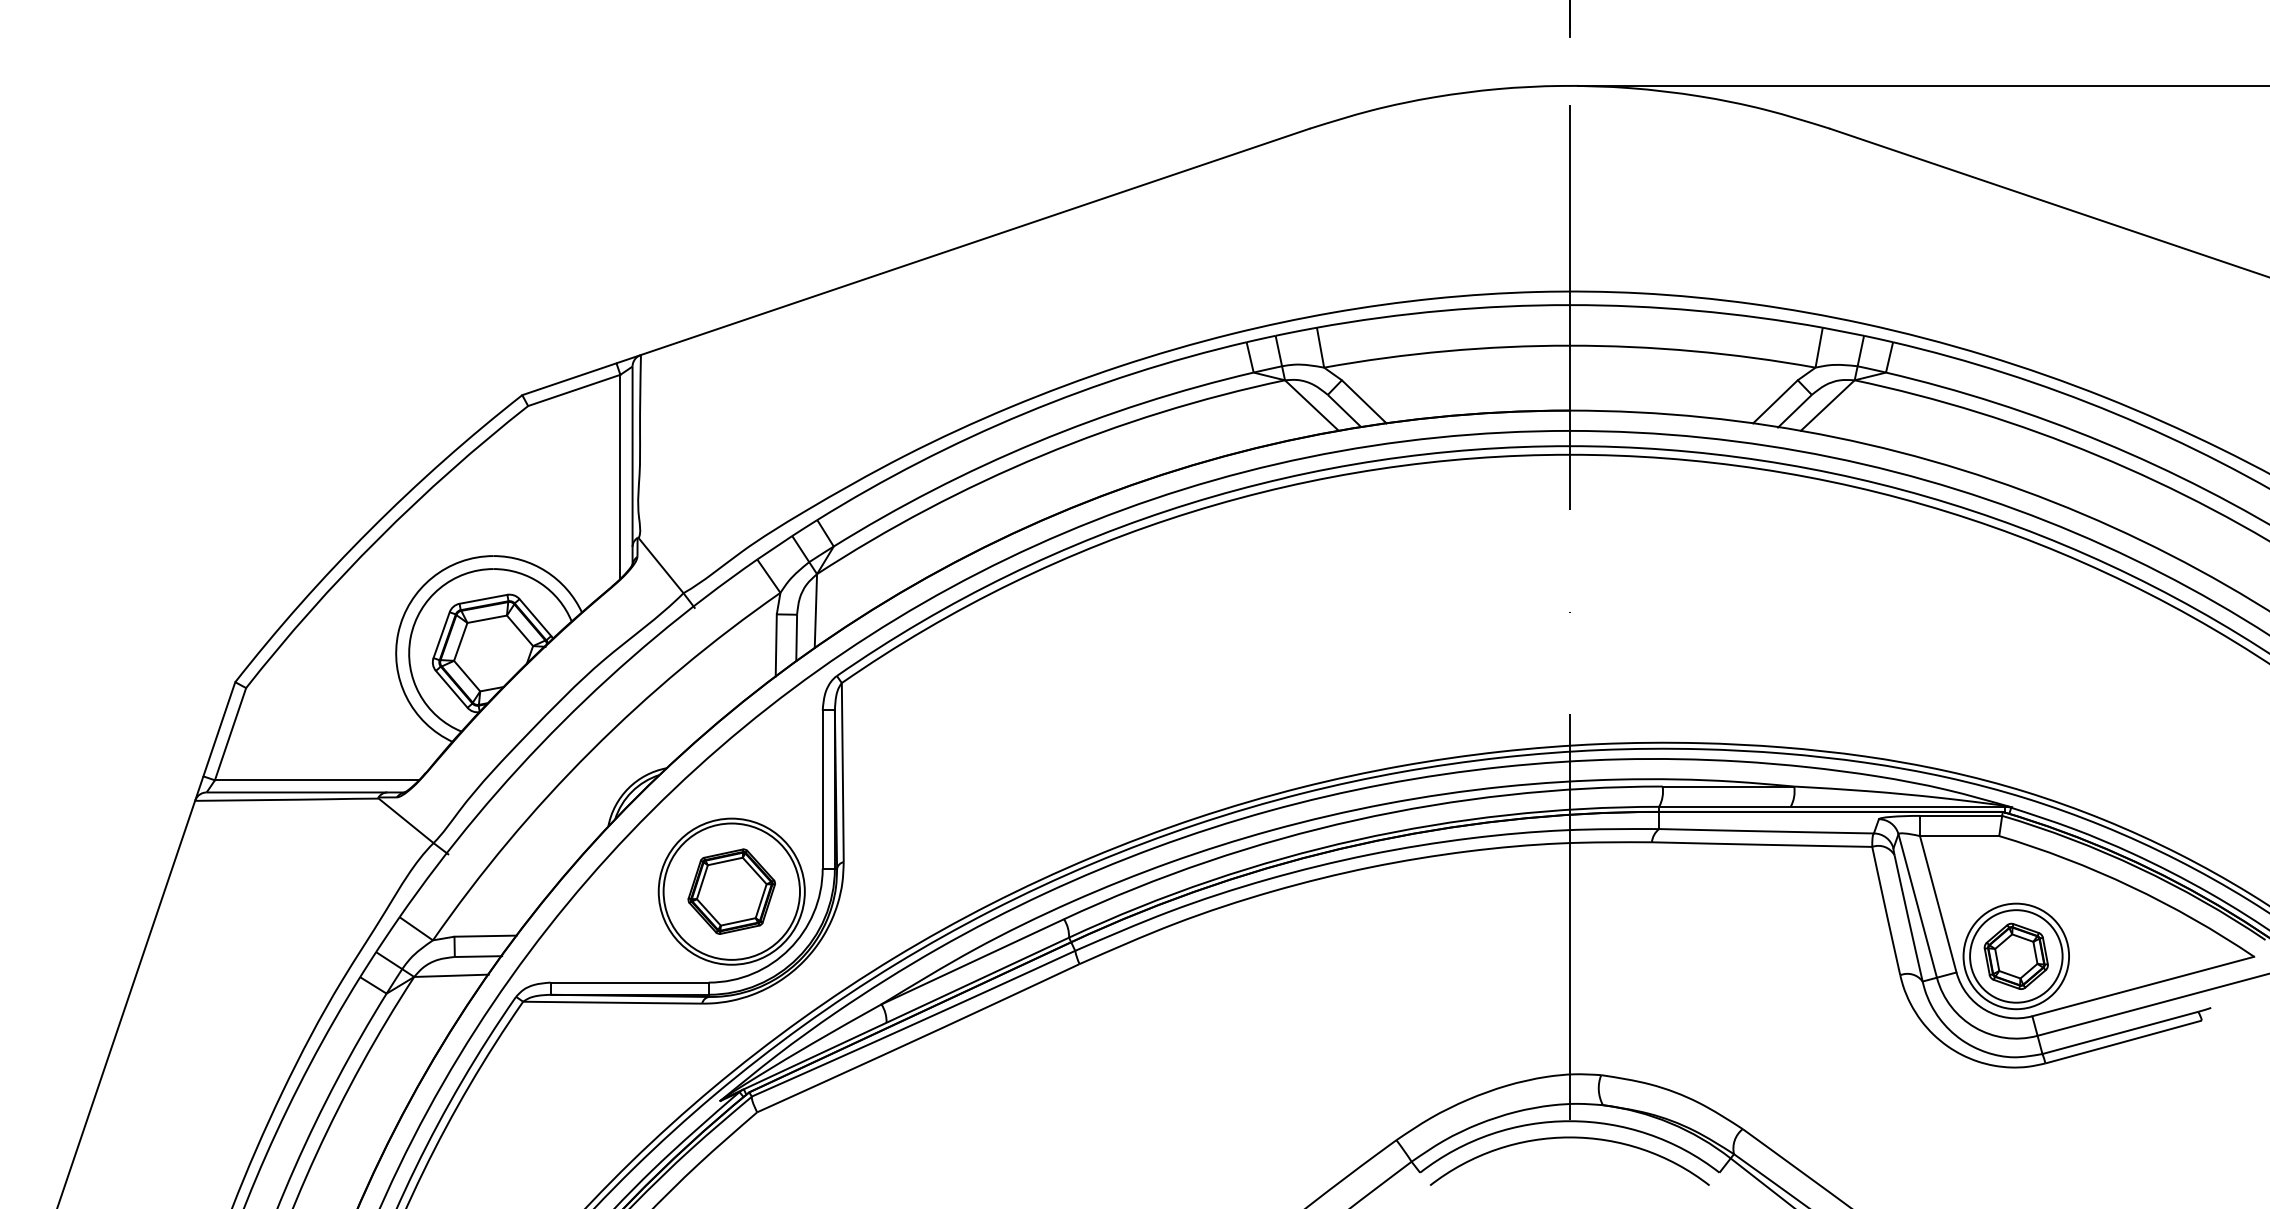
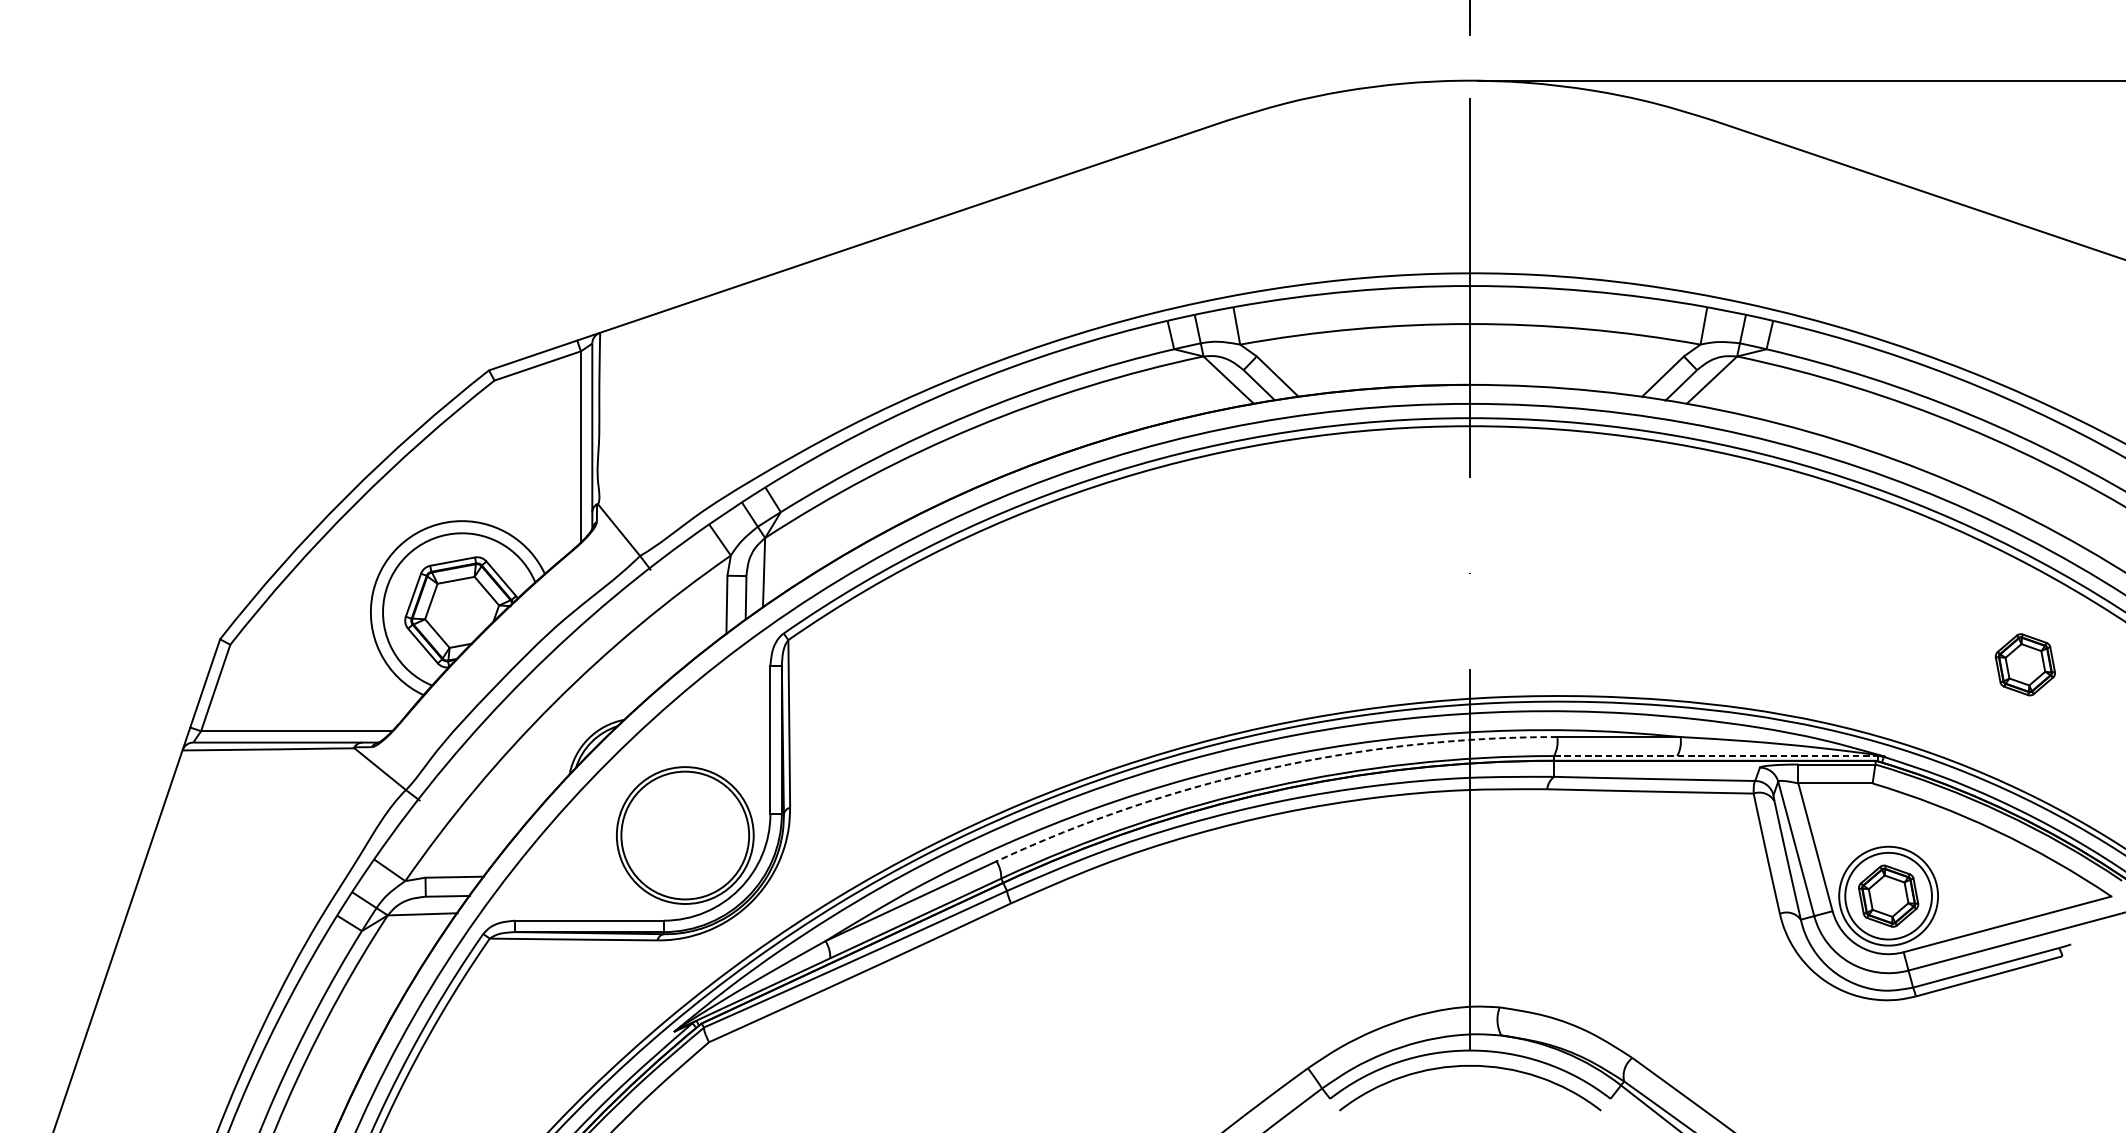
part: (2161, 708) -> (2024, 663), added
line: (1832, 806) -> (1716, 755), solid -> dashed
arc: (1356, 820) -> (1270, 768), solid -> dashed
part: (731, 891) -> (685, 835), removed

